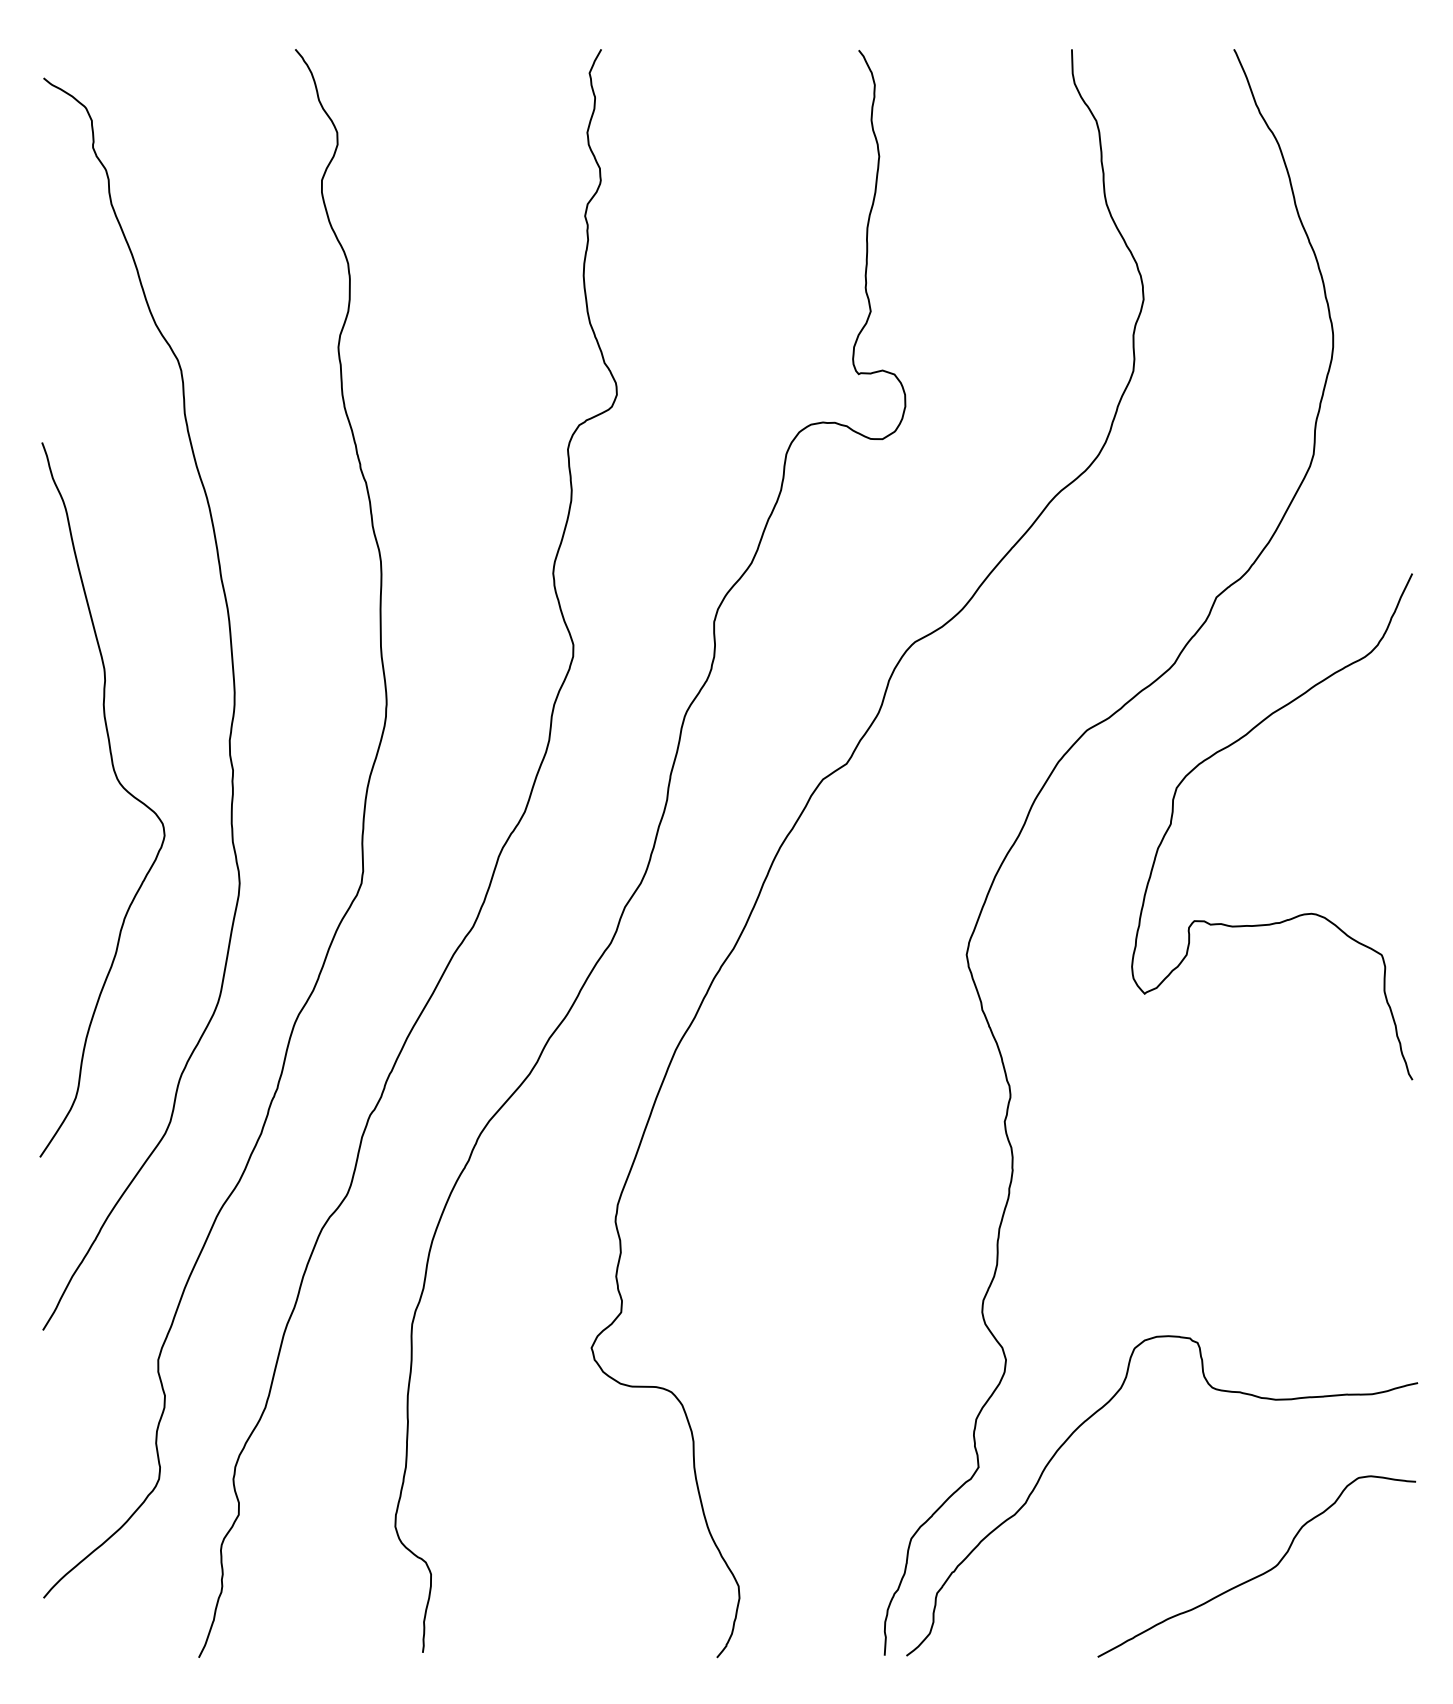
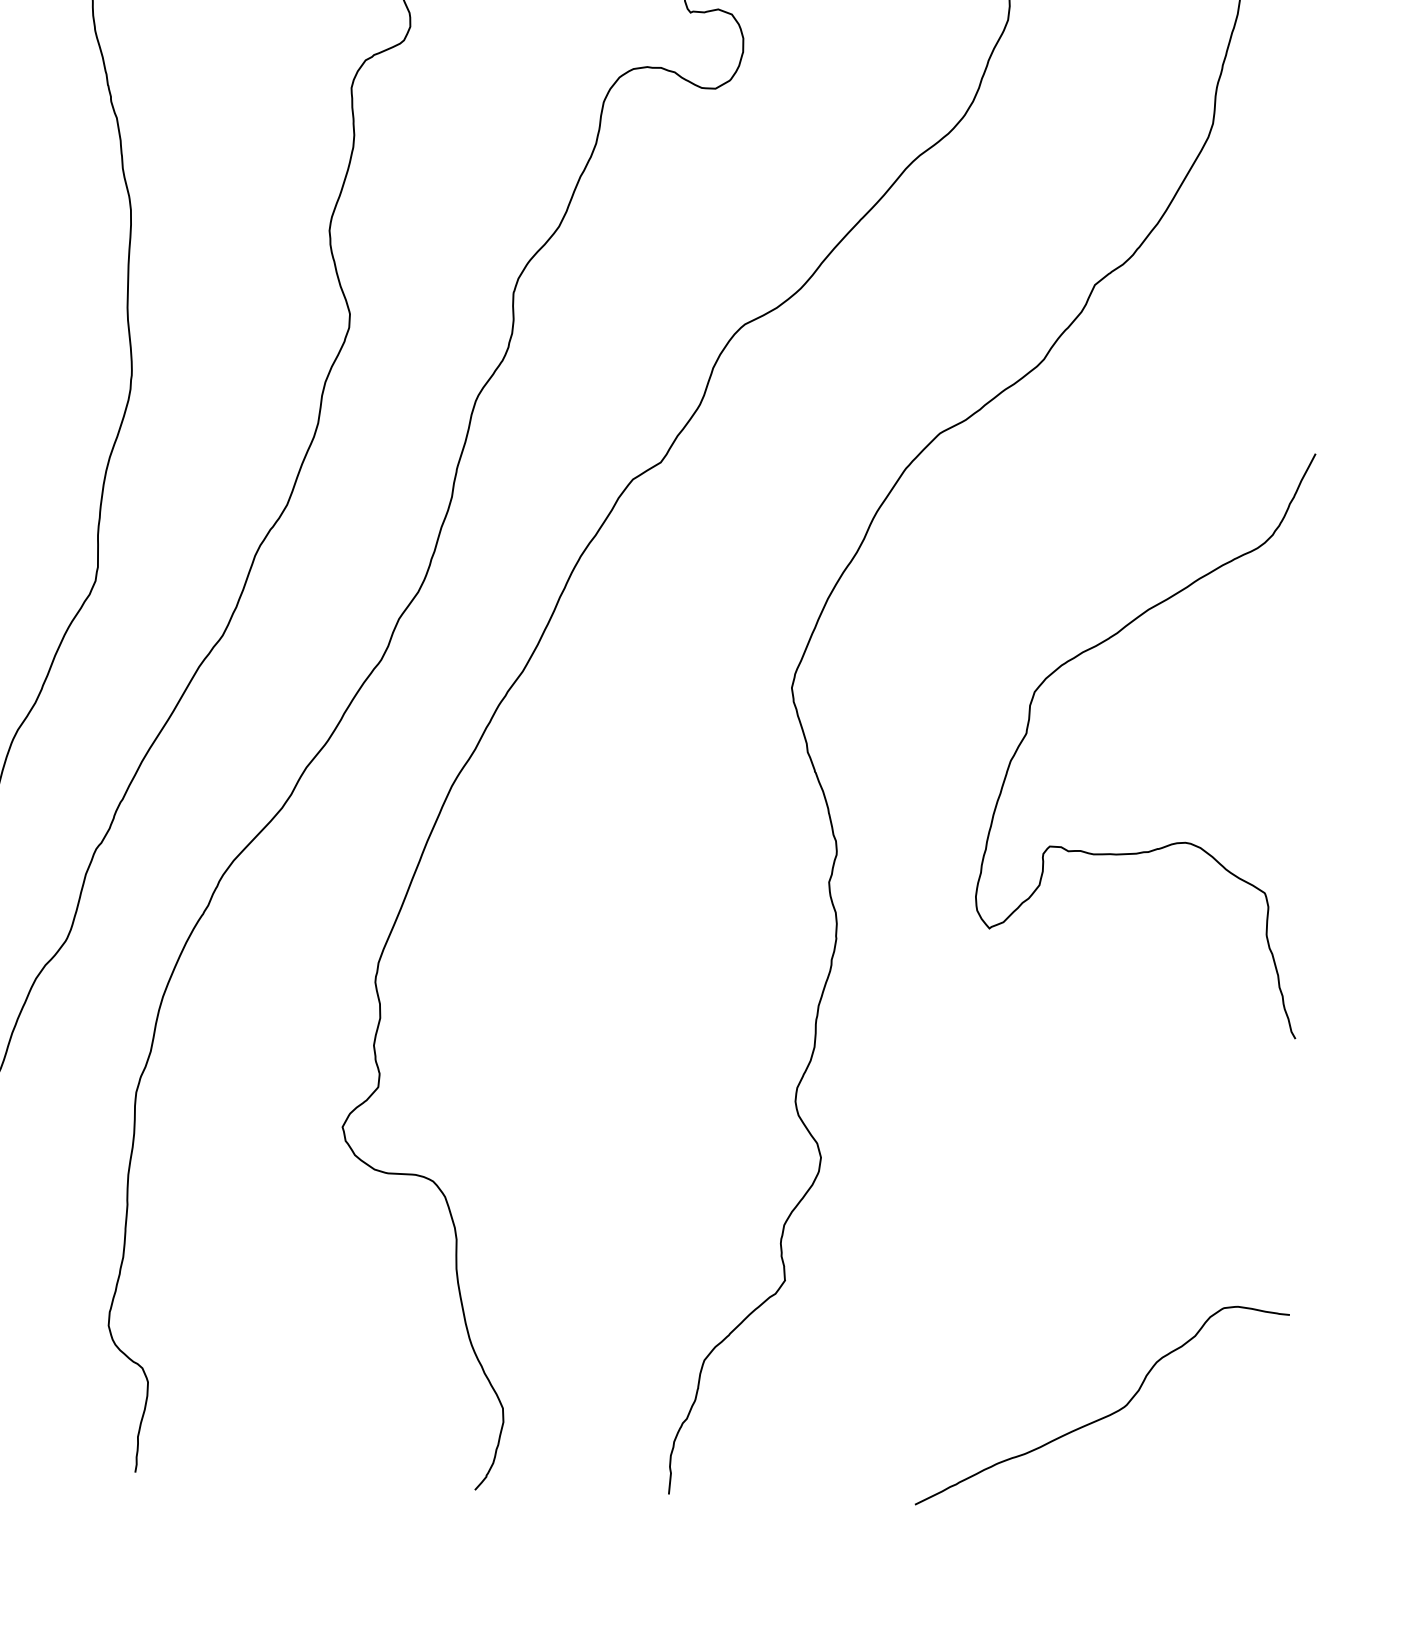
curve: (1230, 746) -> (1098, 646), moved
curve: (1096, 1413) -> (923, 1223), removed

